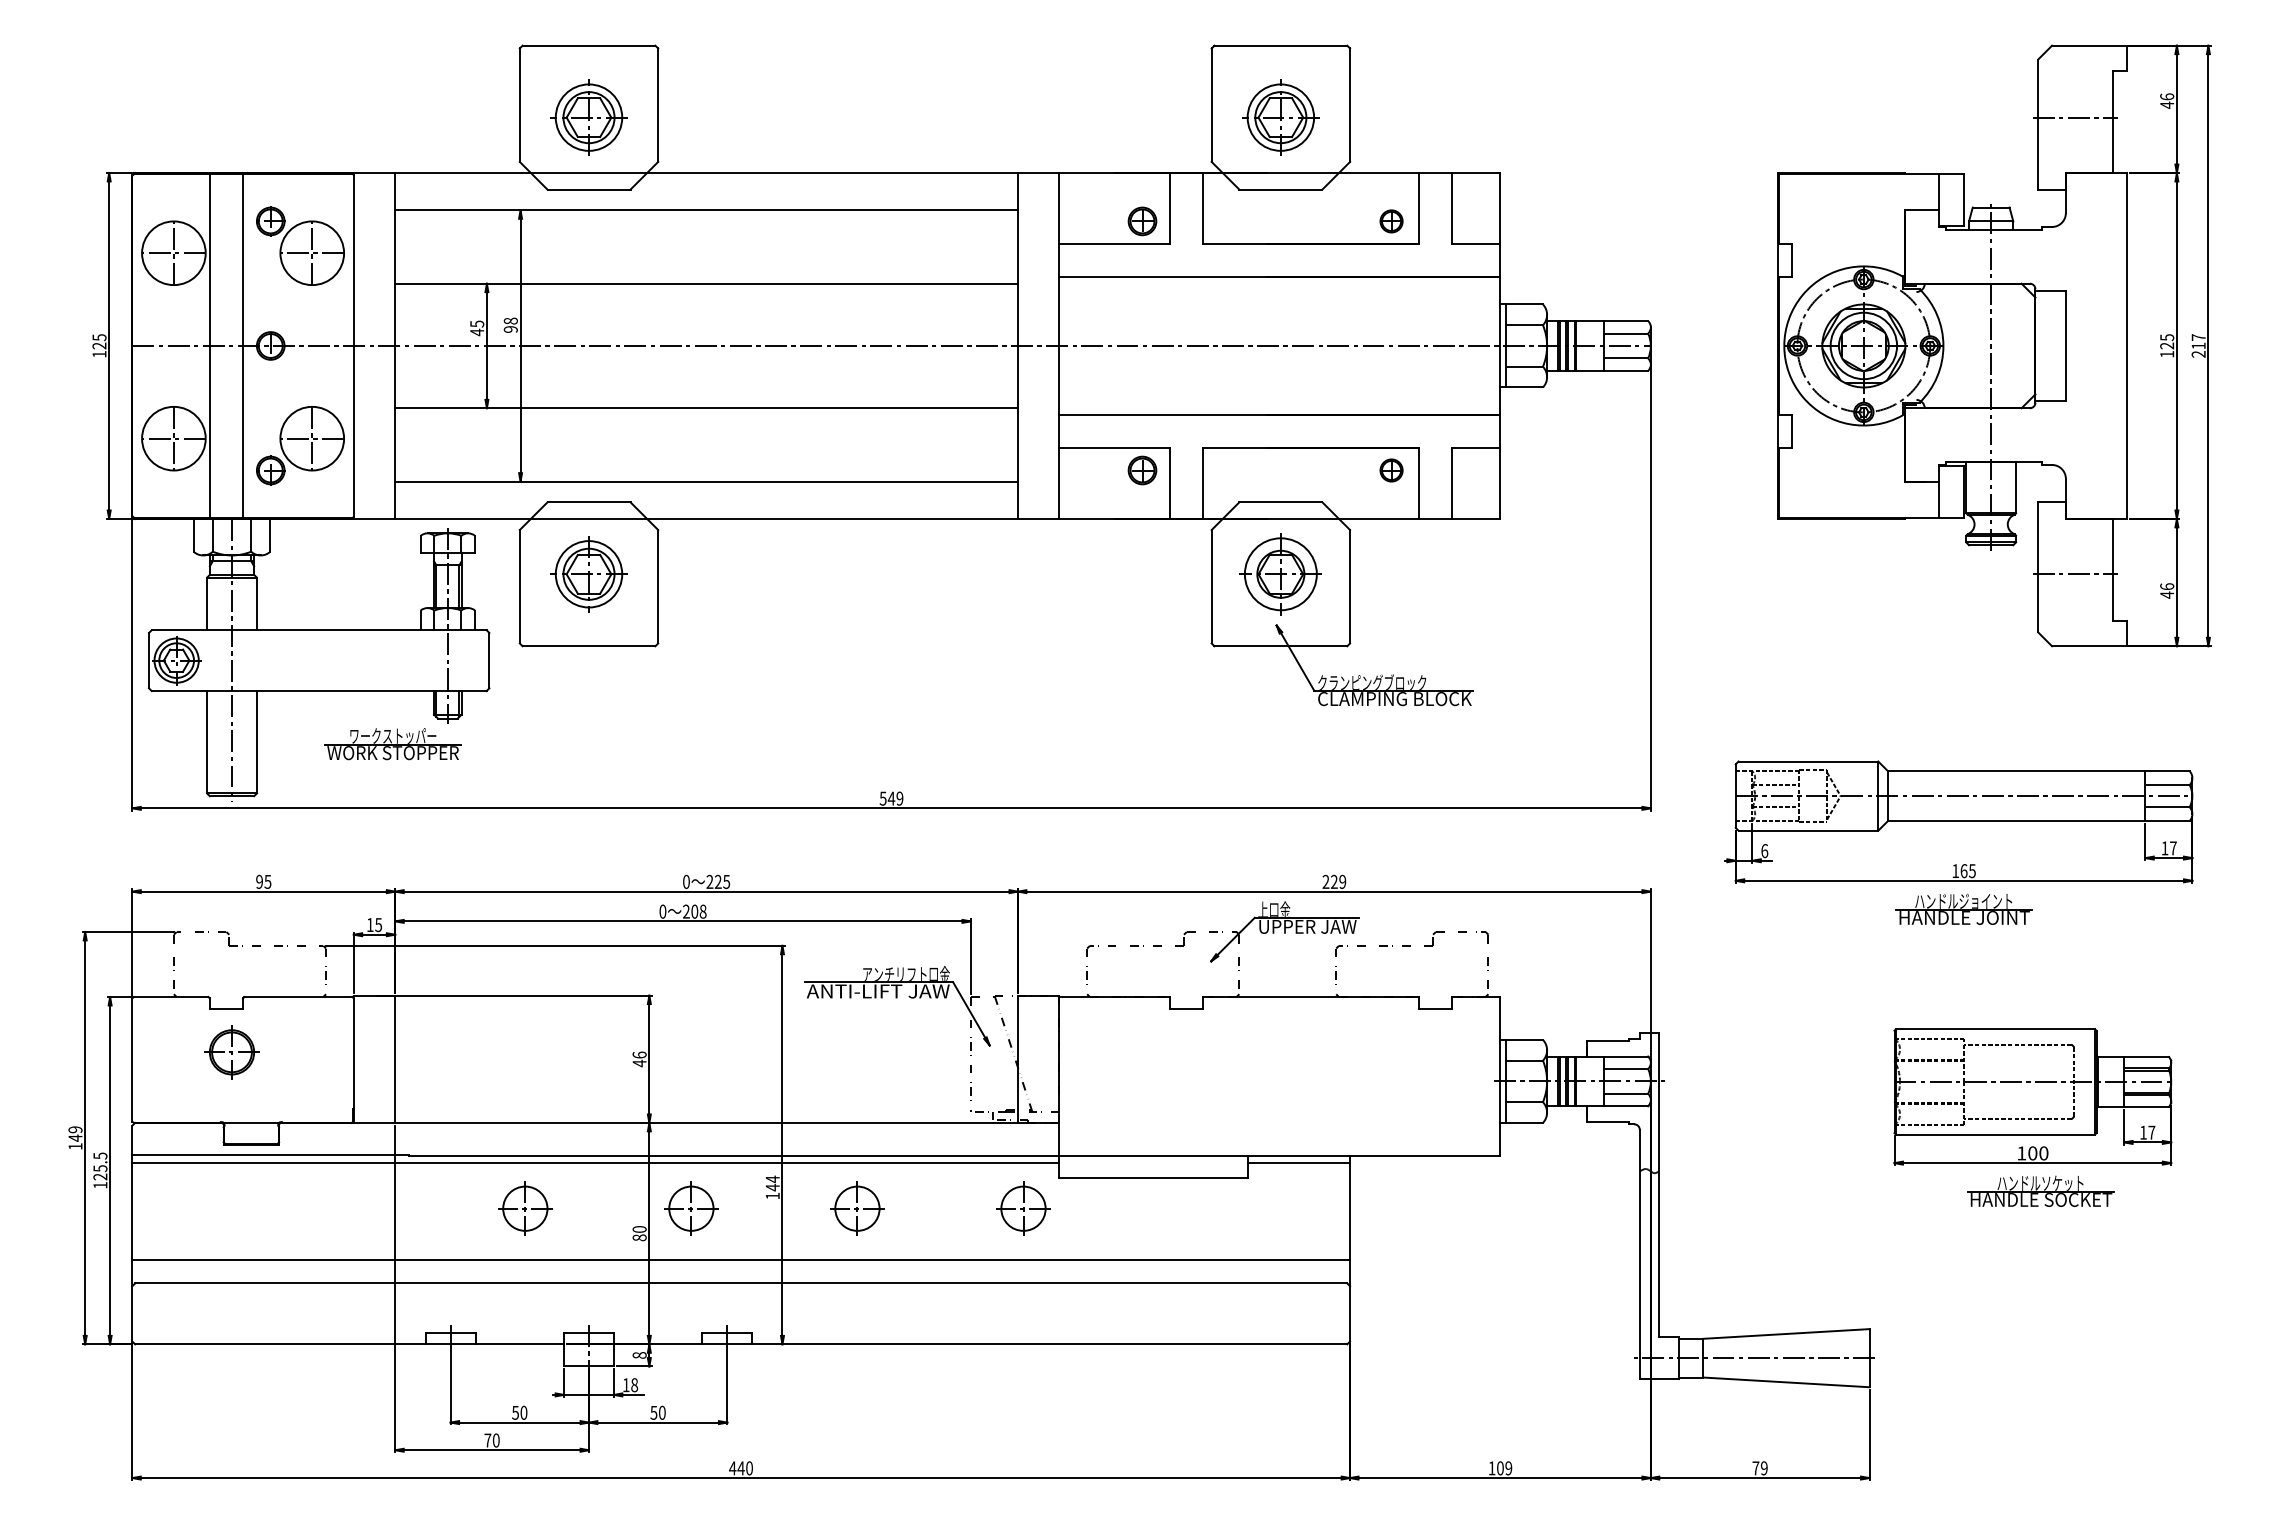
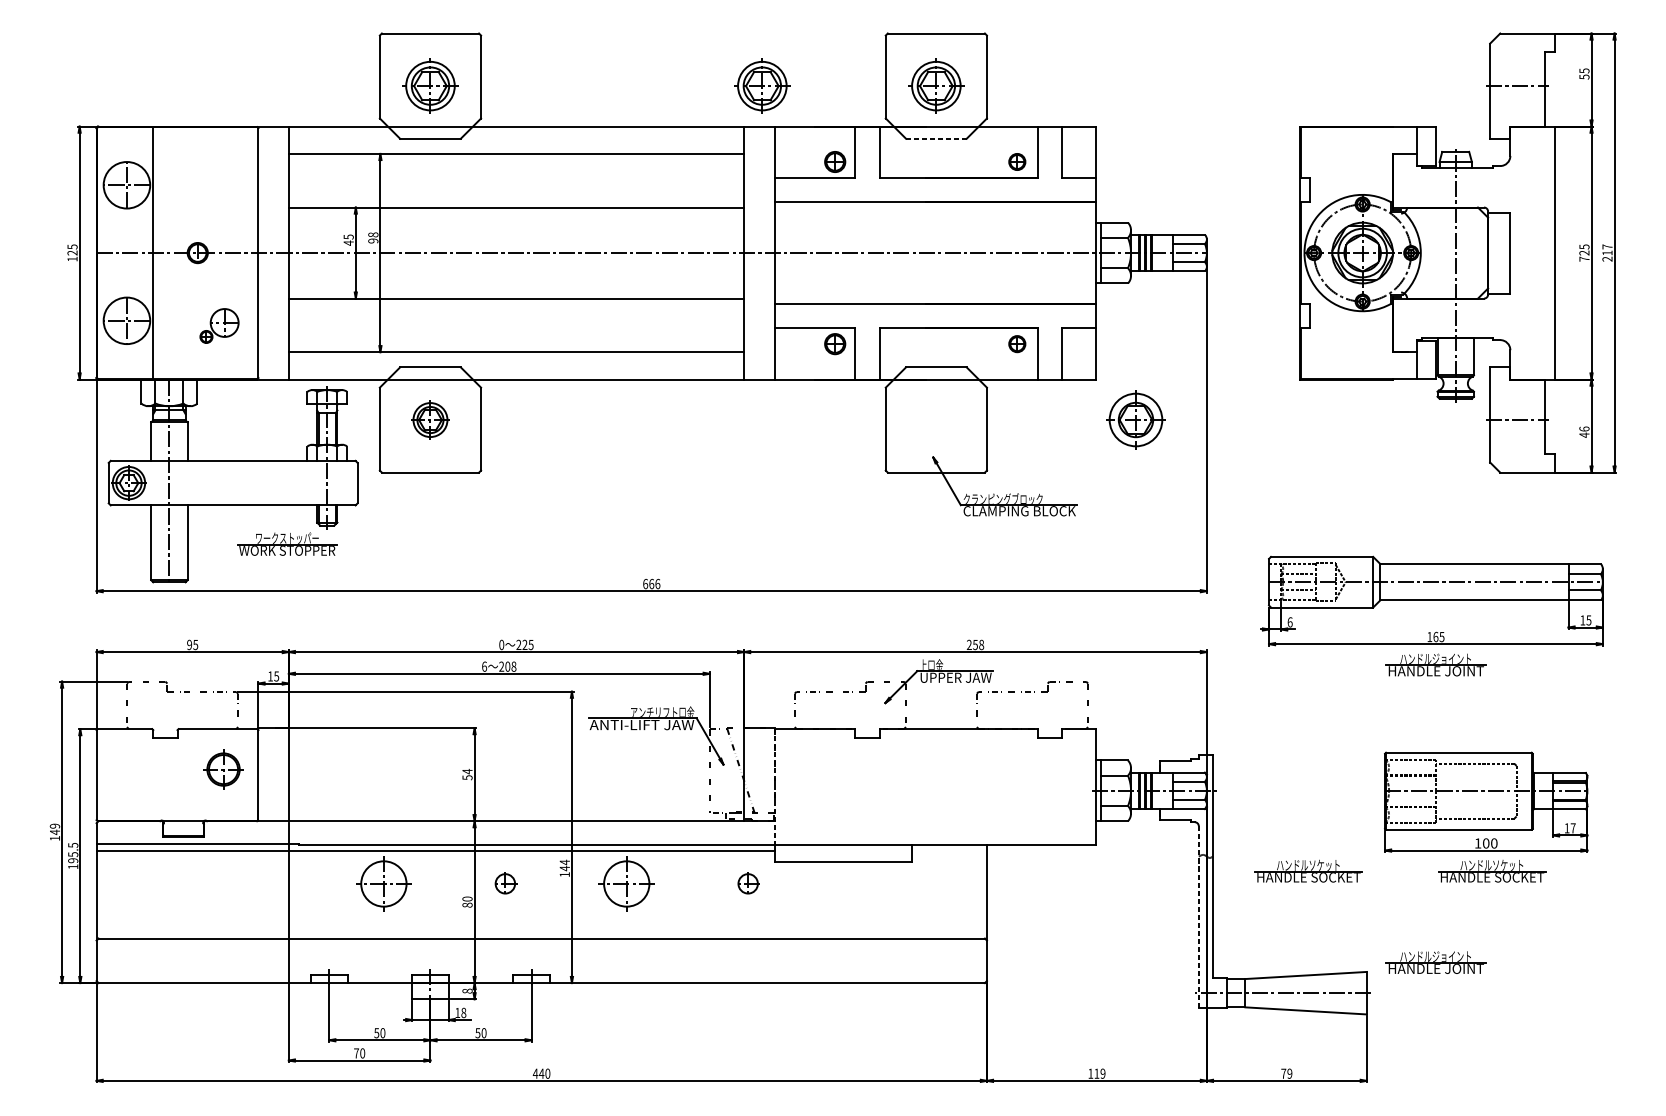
text: (2167, 101) -> (1584, 74), 46 -> 55
part: (1042, 117) -> (762, 86), added
line: (1280, 189) -> (936, 138), solid -> dashed
part: (300, 245) -> (219, 179), removed
line: (243, 345) -> (177, 252), removed
text: (2167, 354) -> (1584, 259), 125 -> 725
part: (300, 445) -> (219, 325), size x0.6
part: (588, 574) -> (430, 420), size x0.7
part: (1280, 574) -> (1135, 420), moved
text: (891, 798) -> (651, 583), 549 -> 666
text: (2172, 848) -> (1588, 620), 17 -> 15
text: (1338, 881) -> (978, 644), 229 -> 258
text: (662, 911) -> (484, 666), 0 -> 6
part: (231, 1052) -> (223, 769), moved
text: (639, 1059) -> (467, 774), 46 -> 54
line: (1059, 1076) -> (774, 787), solid -> dashed
line: (1298, 1163) -> (949, 850), removed
text: (100, 1176) -> (73, 860), 125.5 -> 195.5
part: (1789, 1190) -> (1308, 870), added
part: (525, 1208) -> (384, 883), size x1.4
part: (691, 1208) -> (505, 883), size x0.6
part: (857, 1208) -> (626, 883), size x1.4
part: (1023, 1208) -> (748, 883), size x0.6
line: (1639, 1254) -> (1198, 917), solid -> dashed
line: (741, 1259) -> (541, 921), removed
part: (1963, 1315) -> (1435, 961), added
text: (1500, 1468) -> (1096, 1073), 109 -> 119

